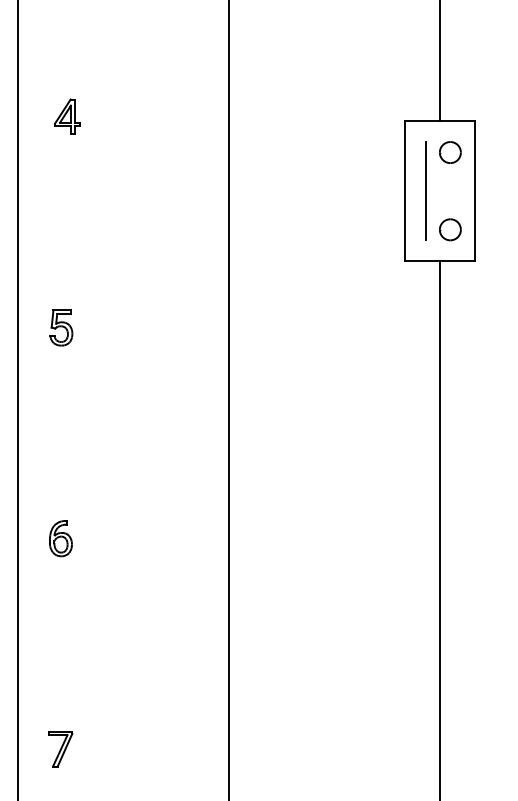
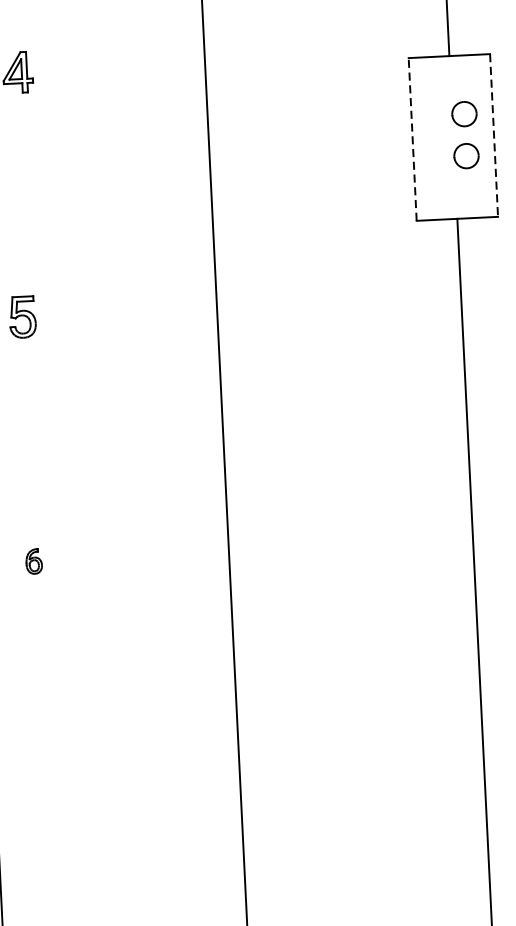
part: (450, 152) -> (464, 114), moved
line: (404, 190) -> (412, 138), solid -> dashed
line: (425, 190) -> (436, 137), removed
line: (474, 191) -> (493, 135), solid -> dashed
part: (450, 229) -> (466, 155), moved
part: (60, 538) -> (33, 561), size x0.6
part: (60, 749) -> (45, 805), removed

